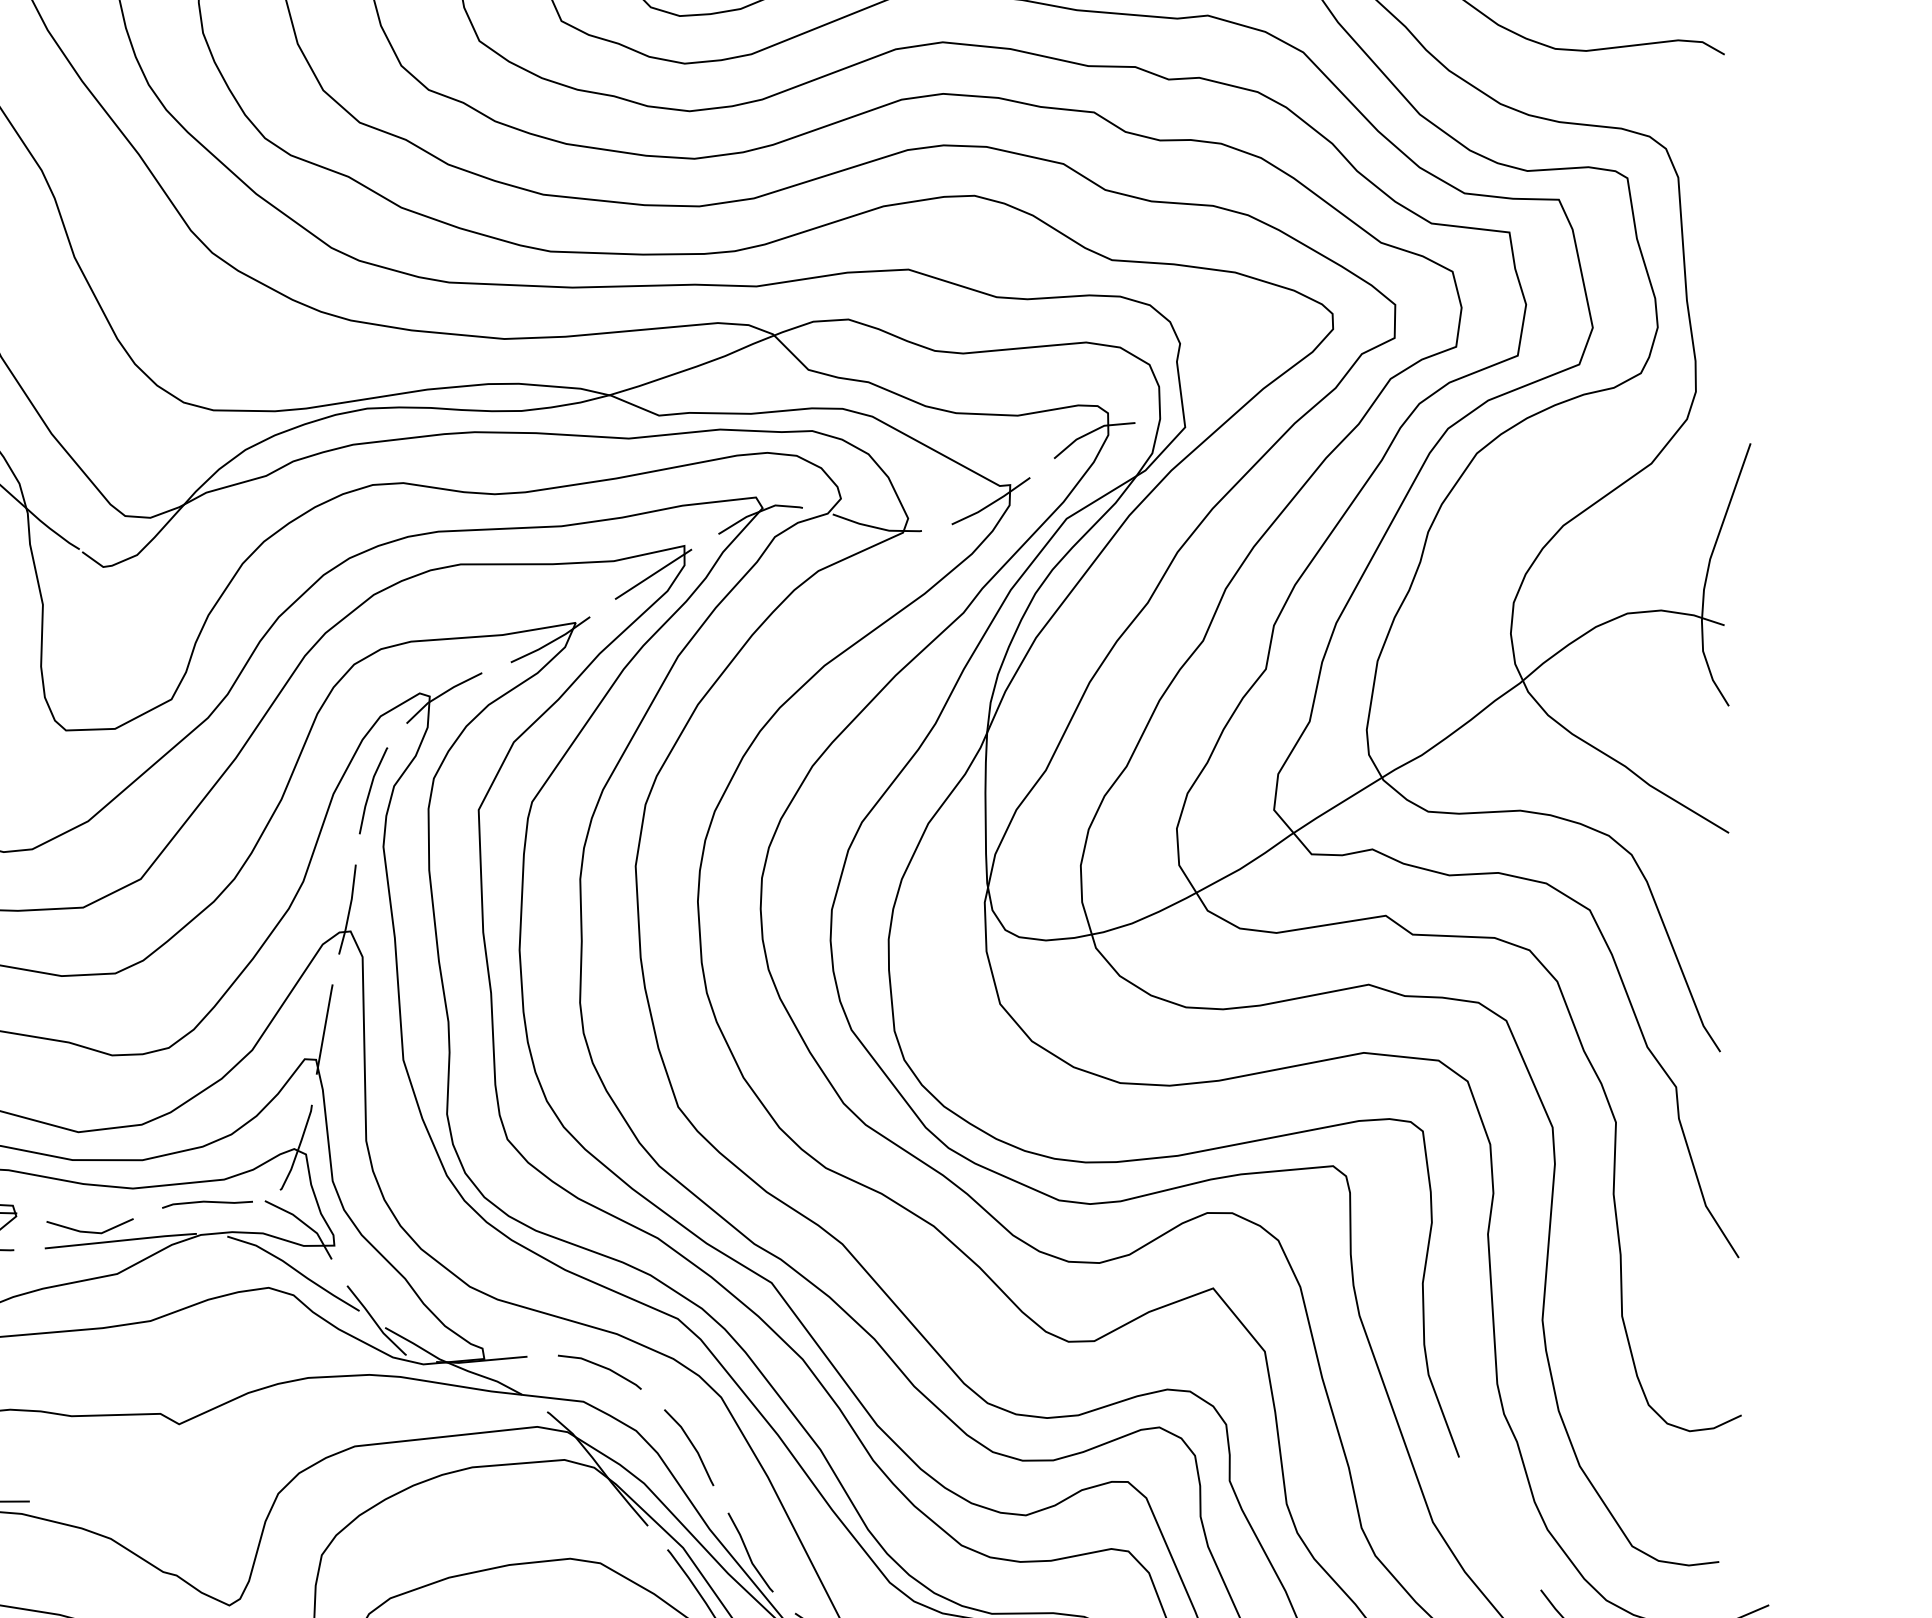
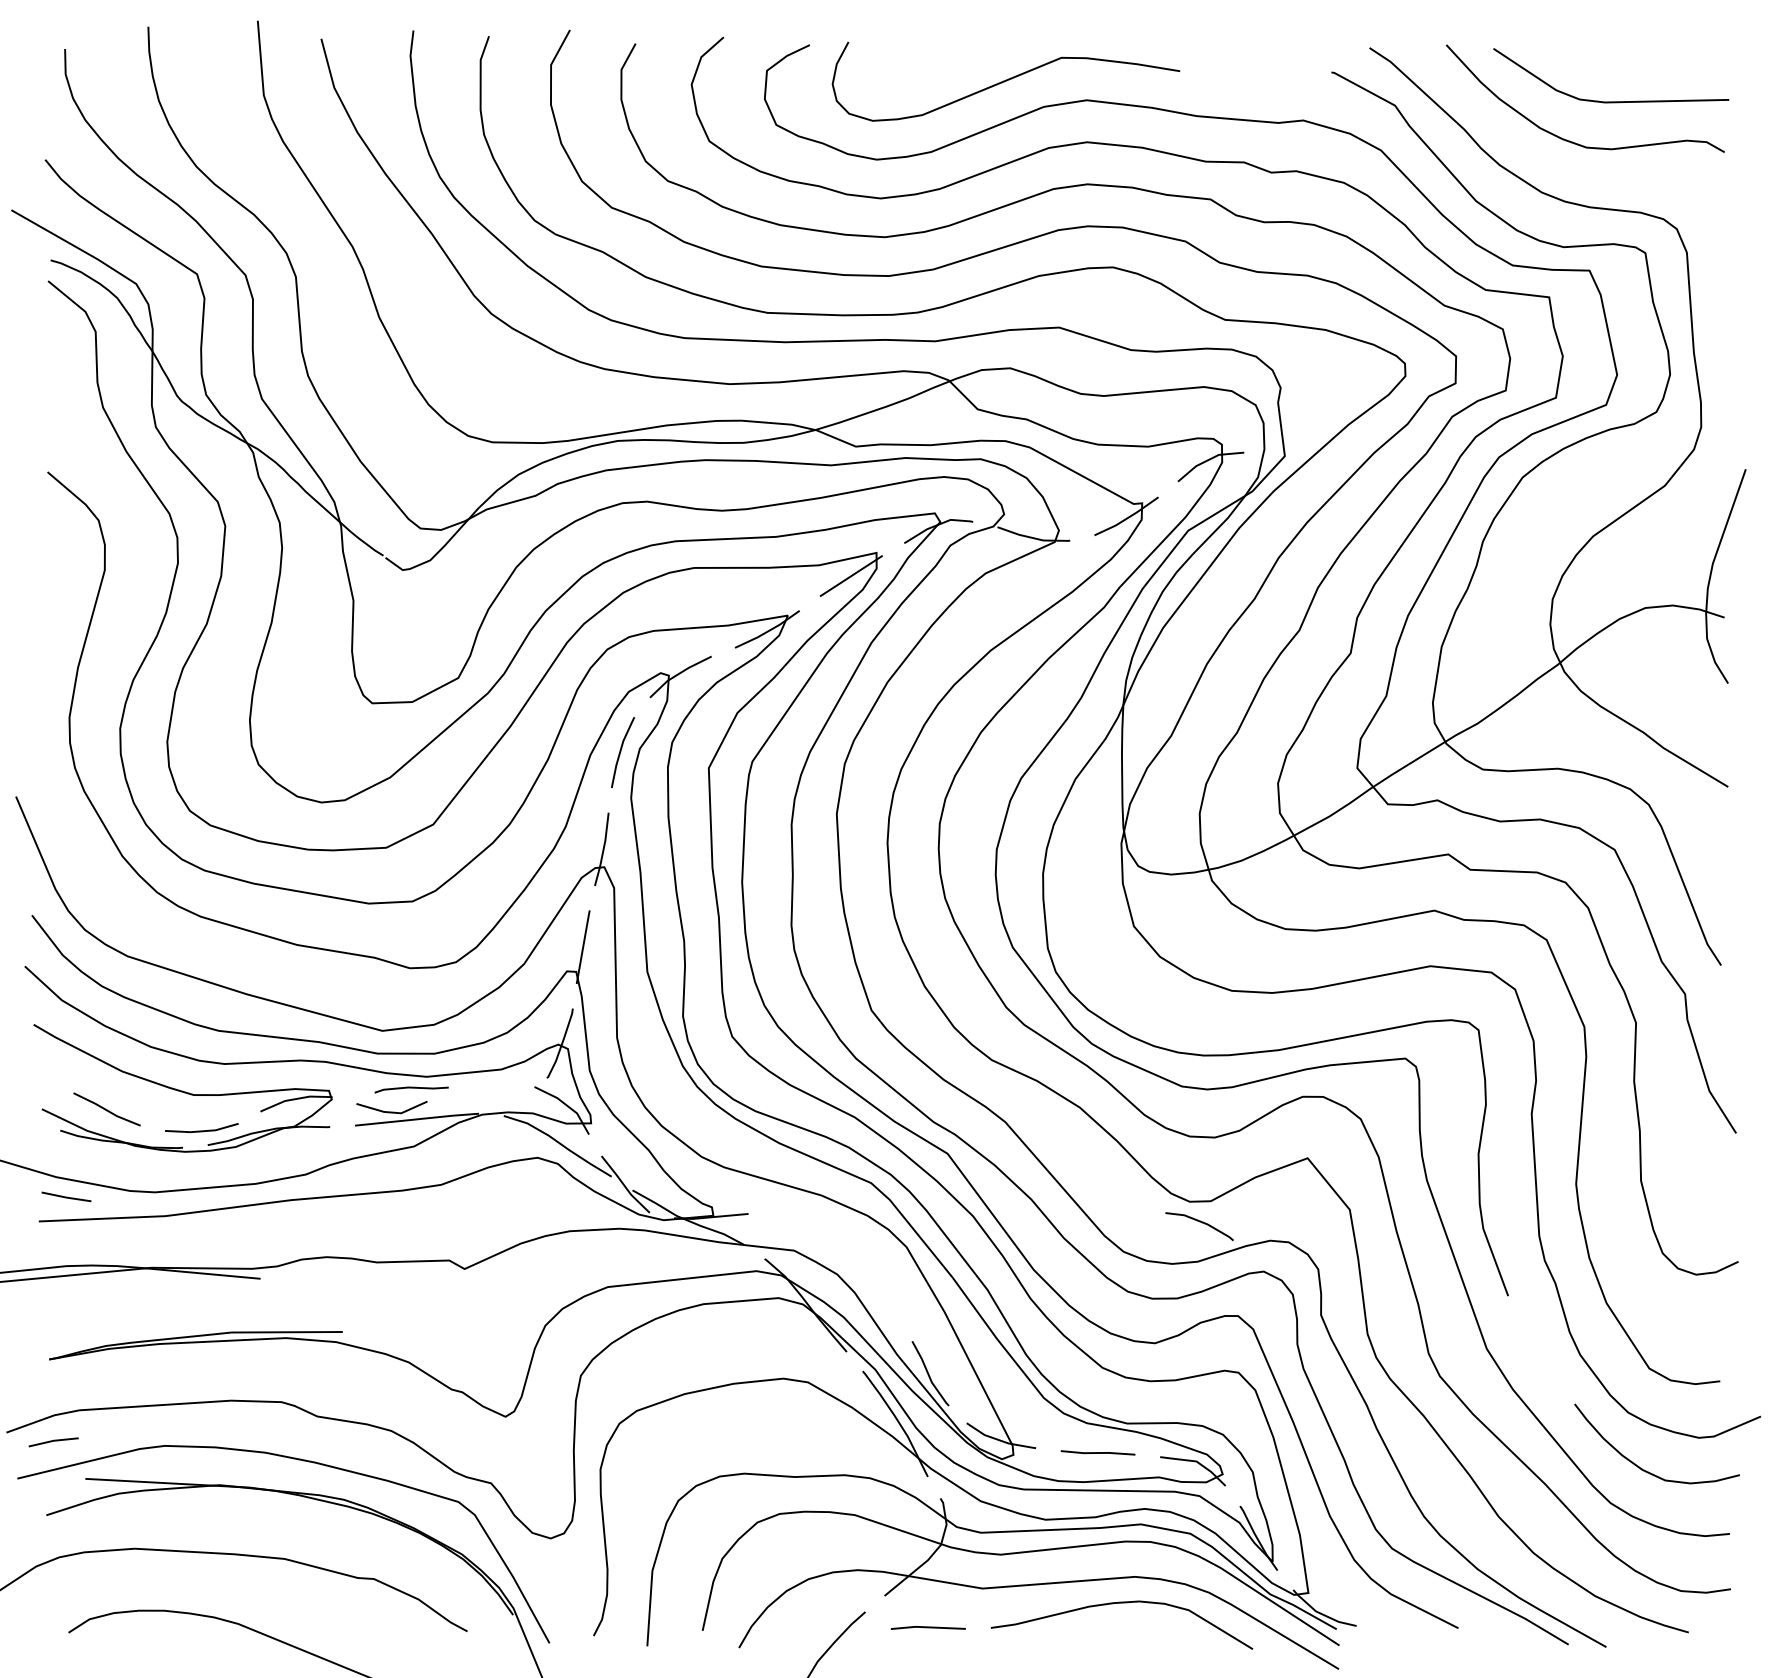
line: (207, 1202) -> (411, 1088), moved
line: (599, 1367) -> (1199, 1222), moved
line: (691, 1445) -> (882, 1286), removed

